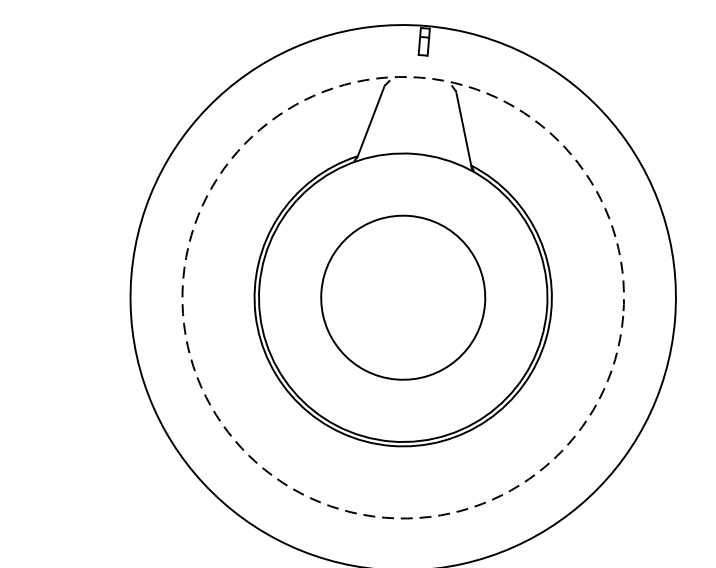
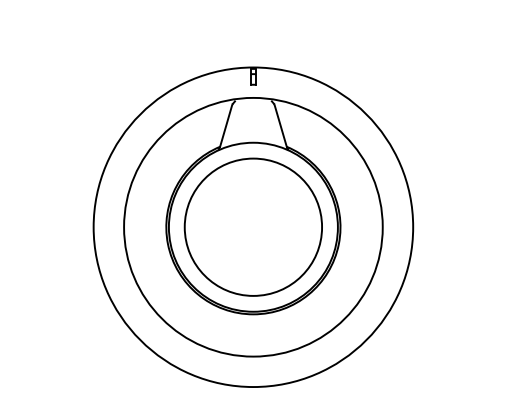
circle: (403, 296) -> (253, 226), dashed -> solid
circle: (403, 296) -> (253, 226), size x1.43

